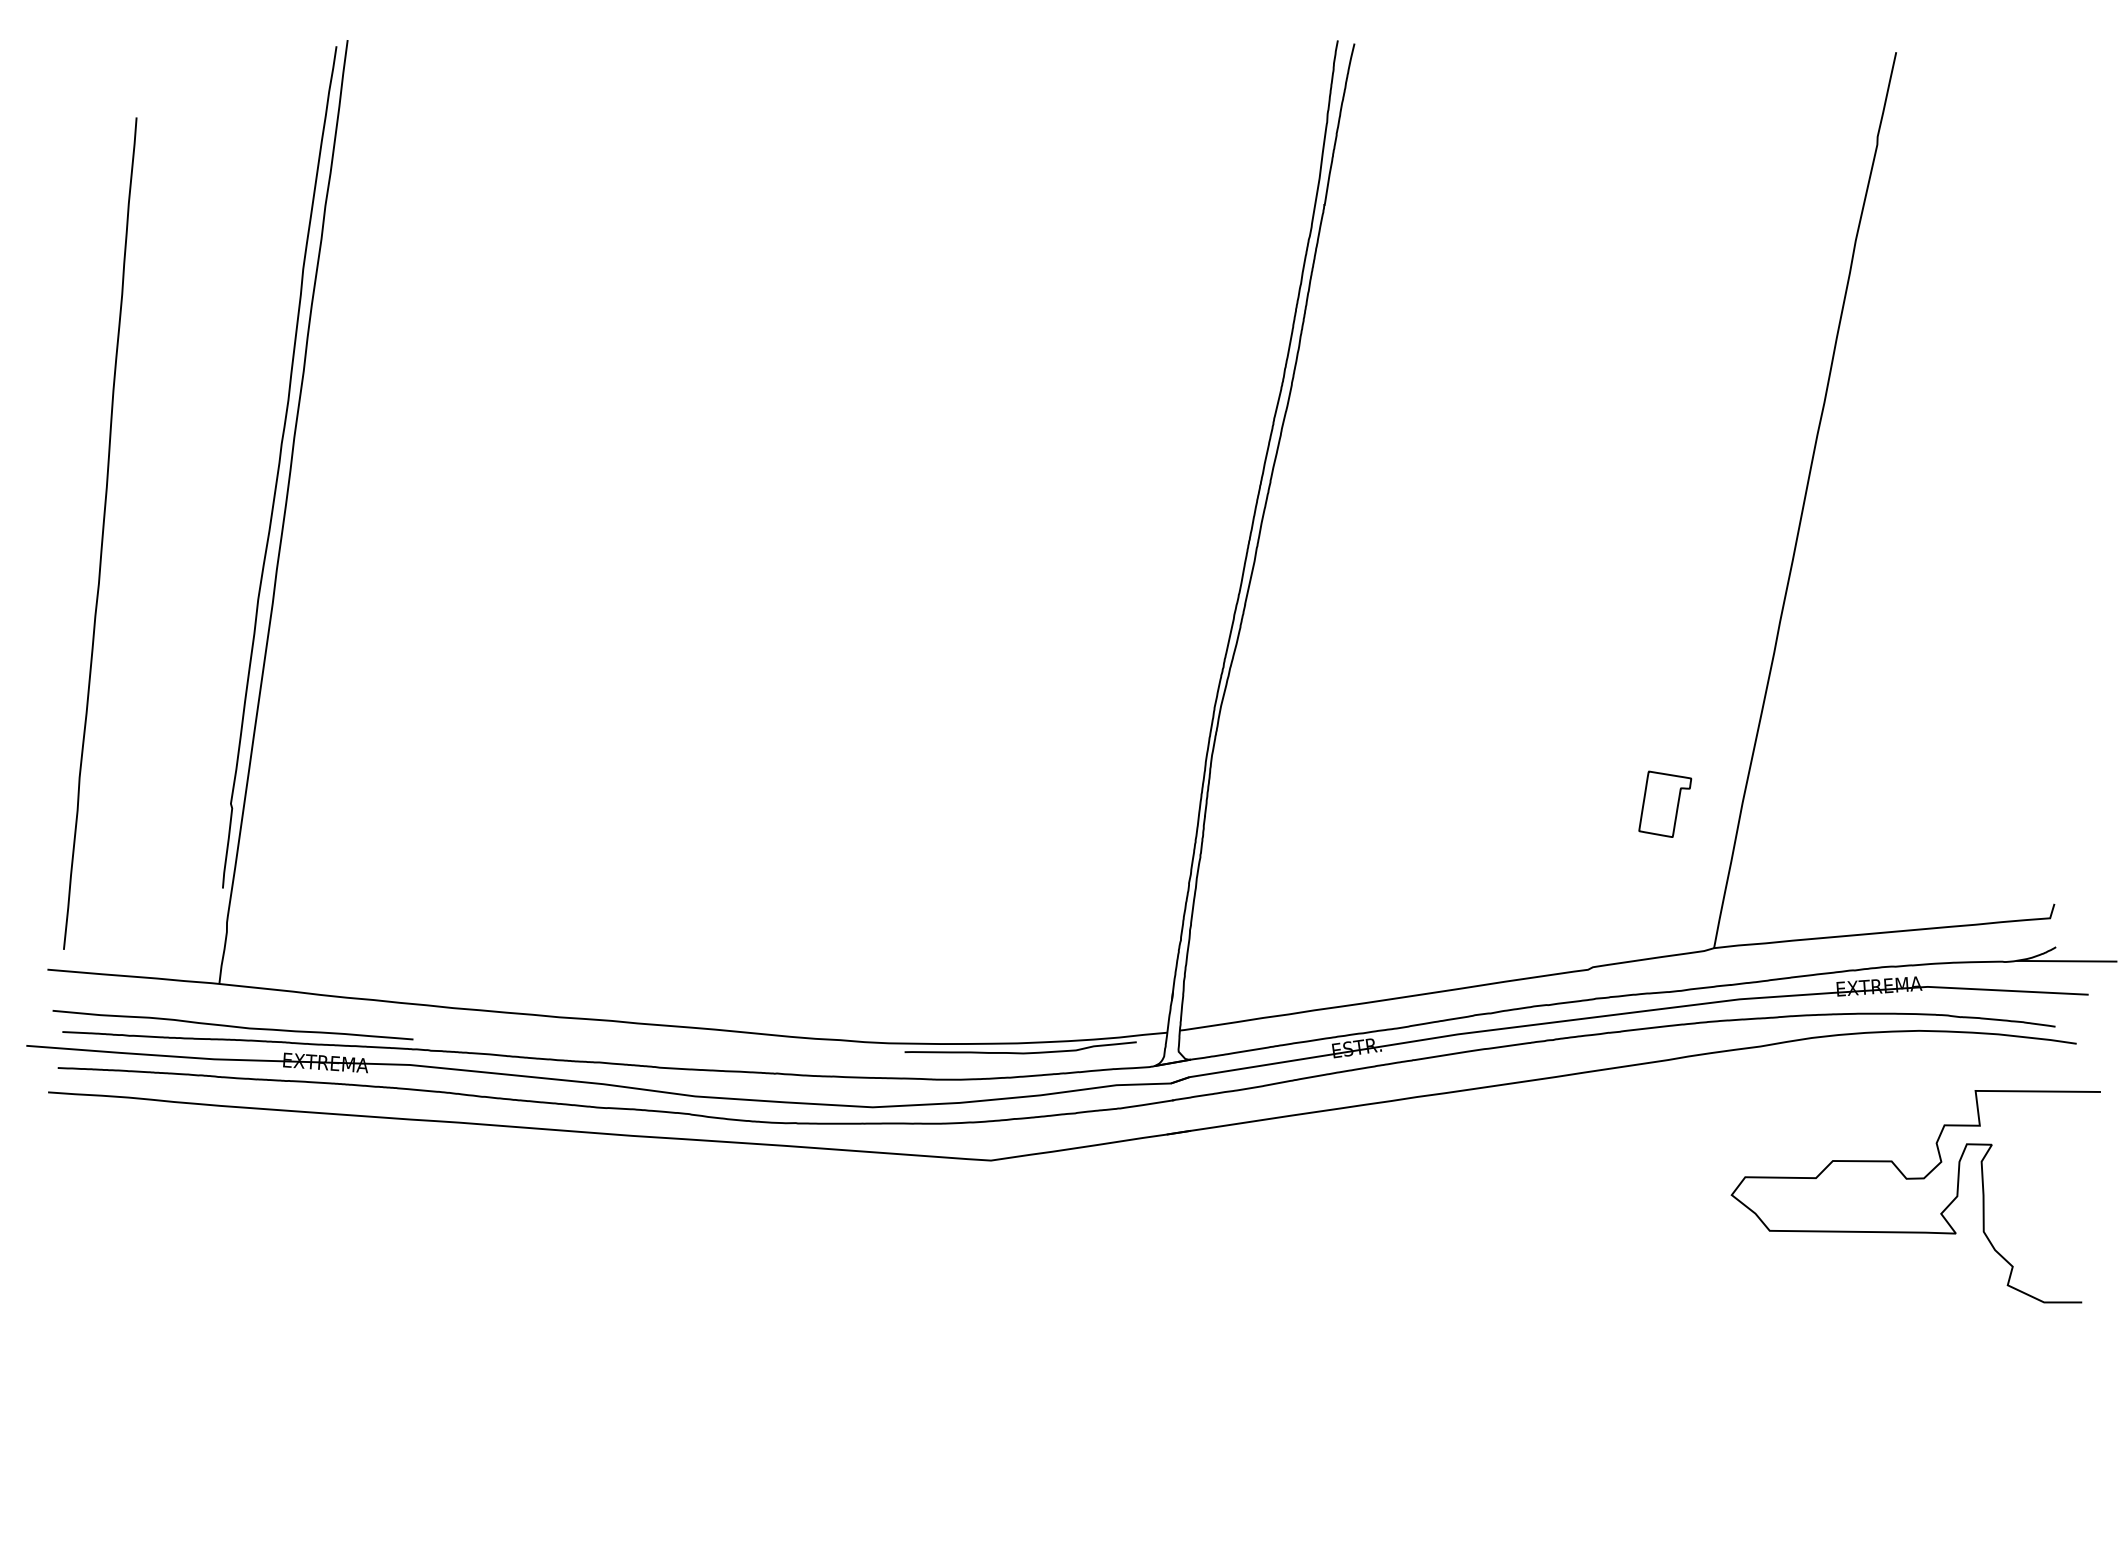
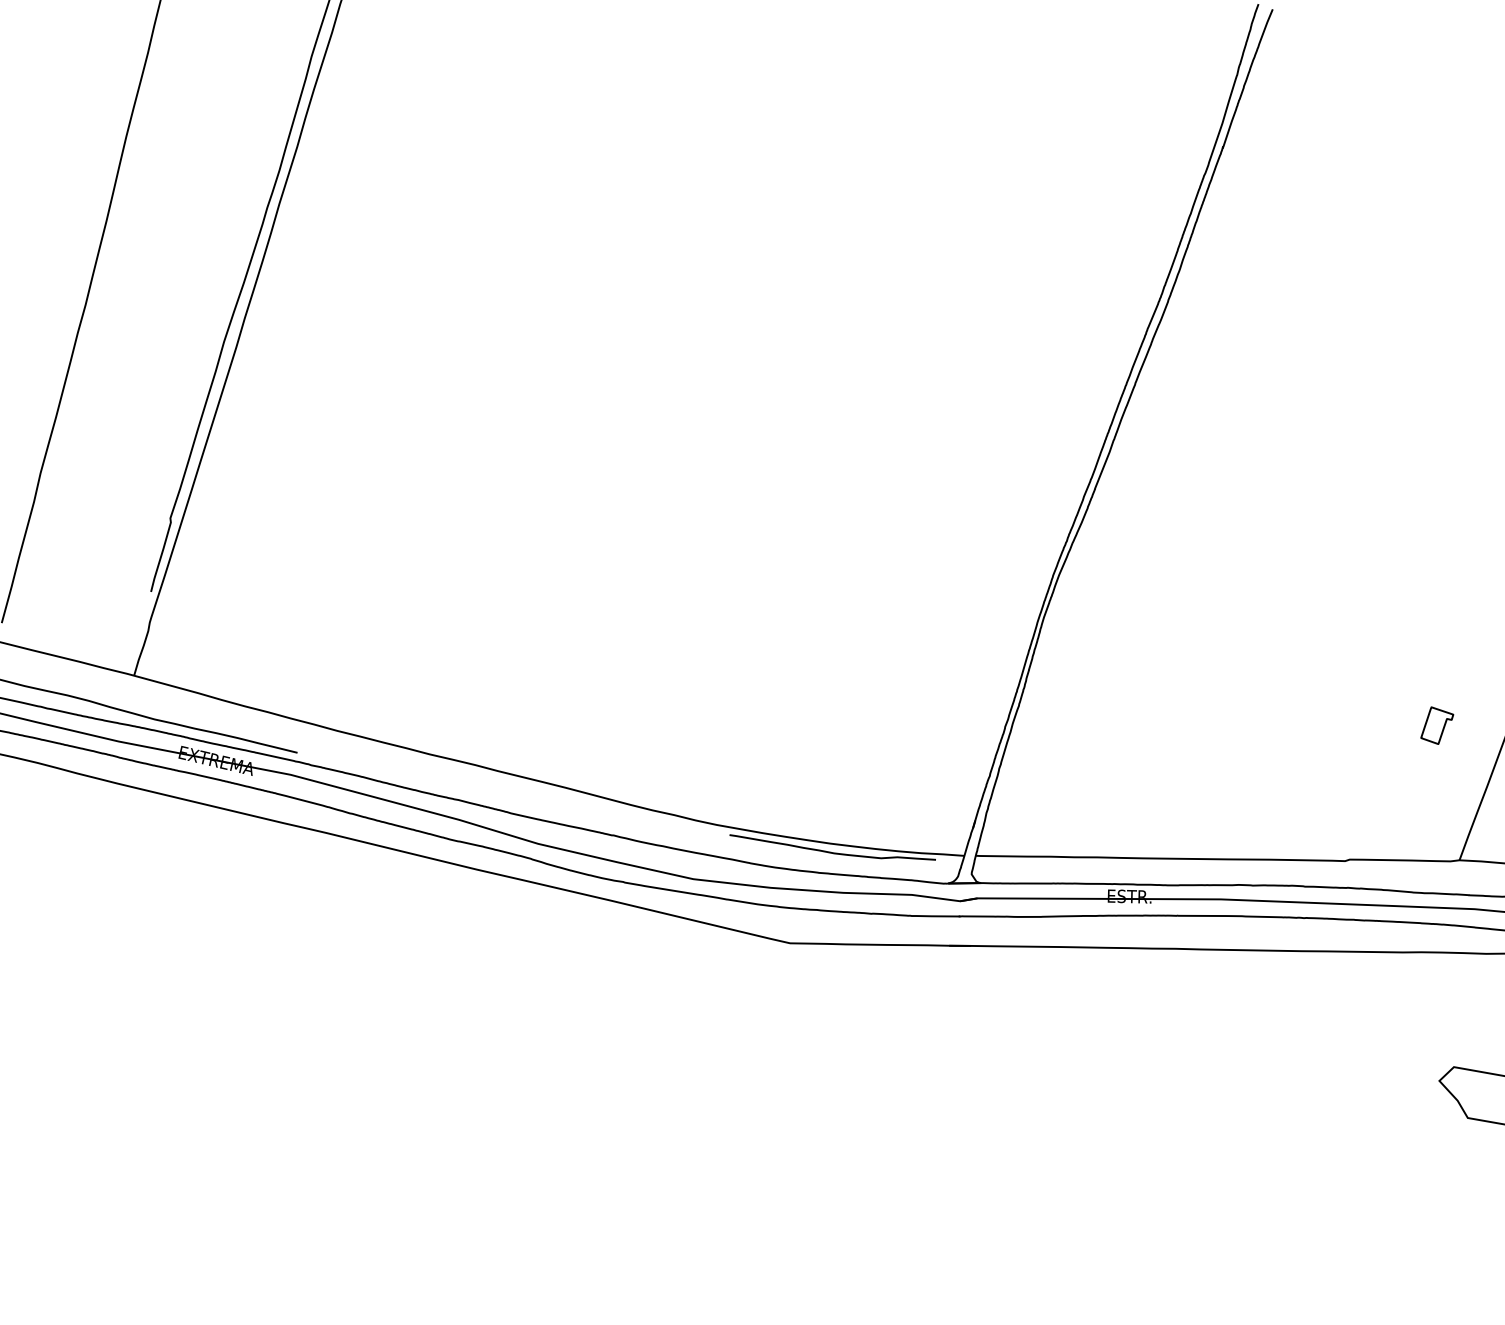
part: (1665, 803) -> (1437, 725), size x0.6

